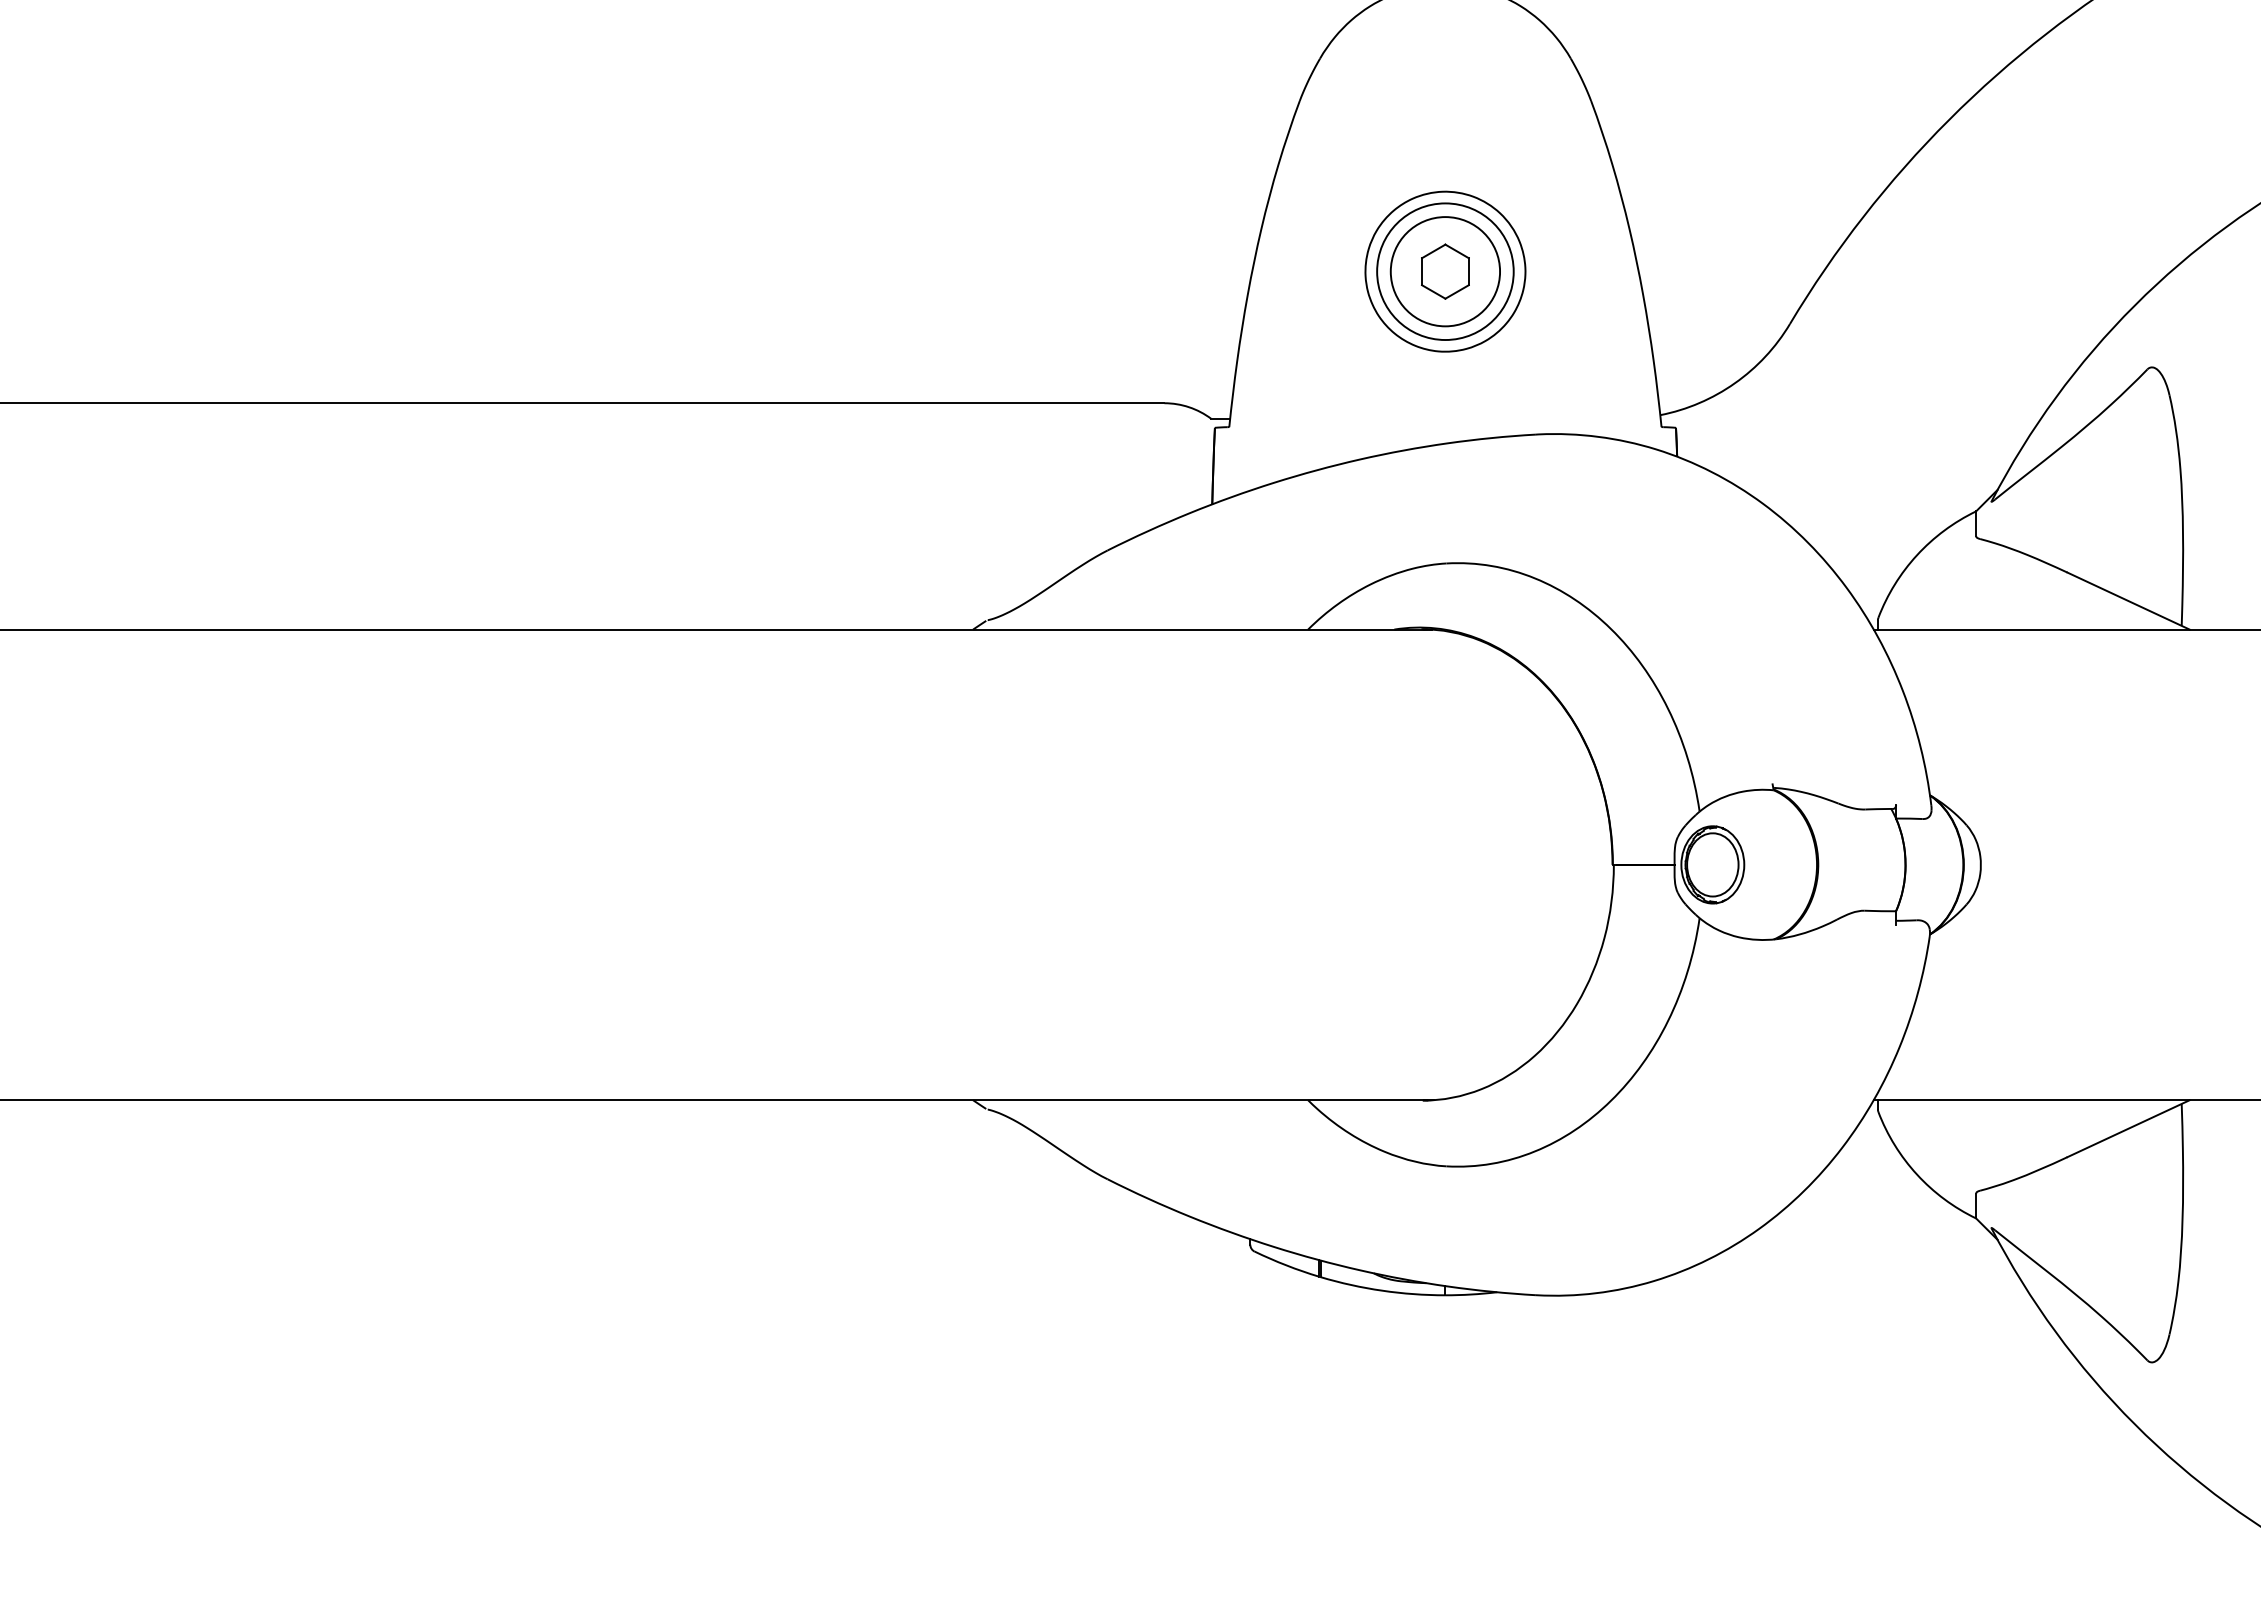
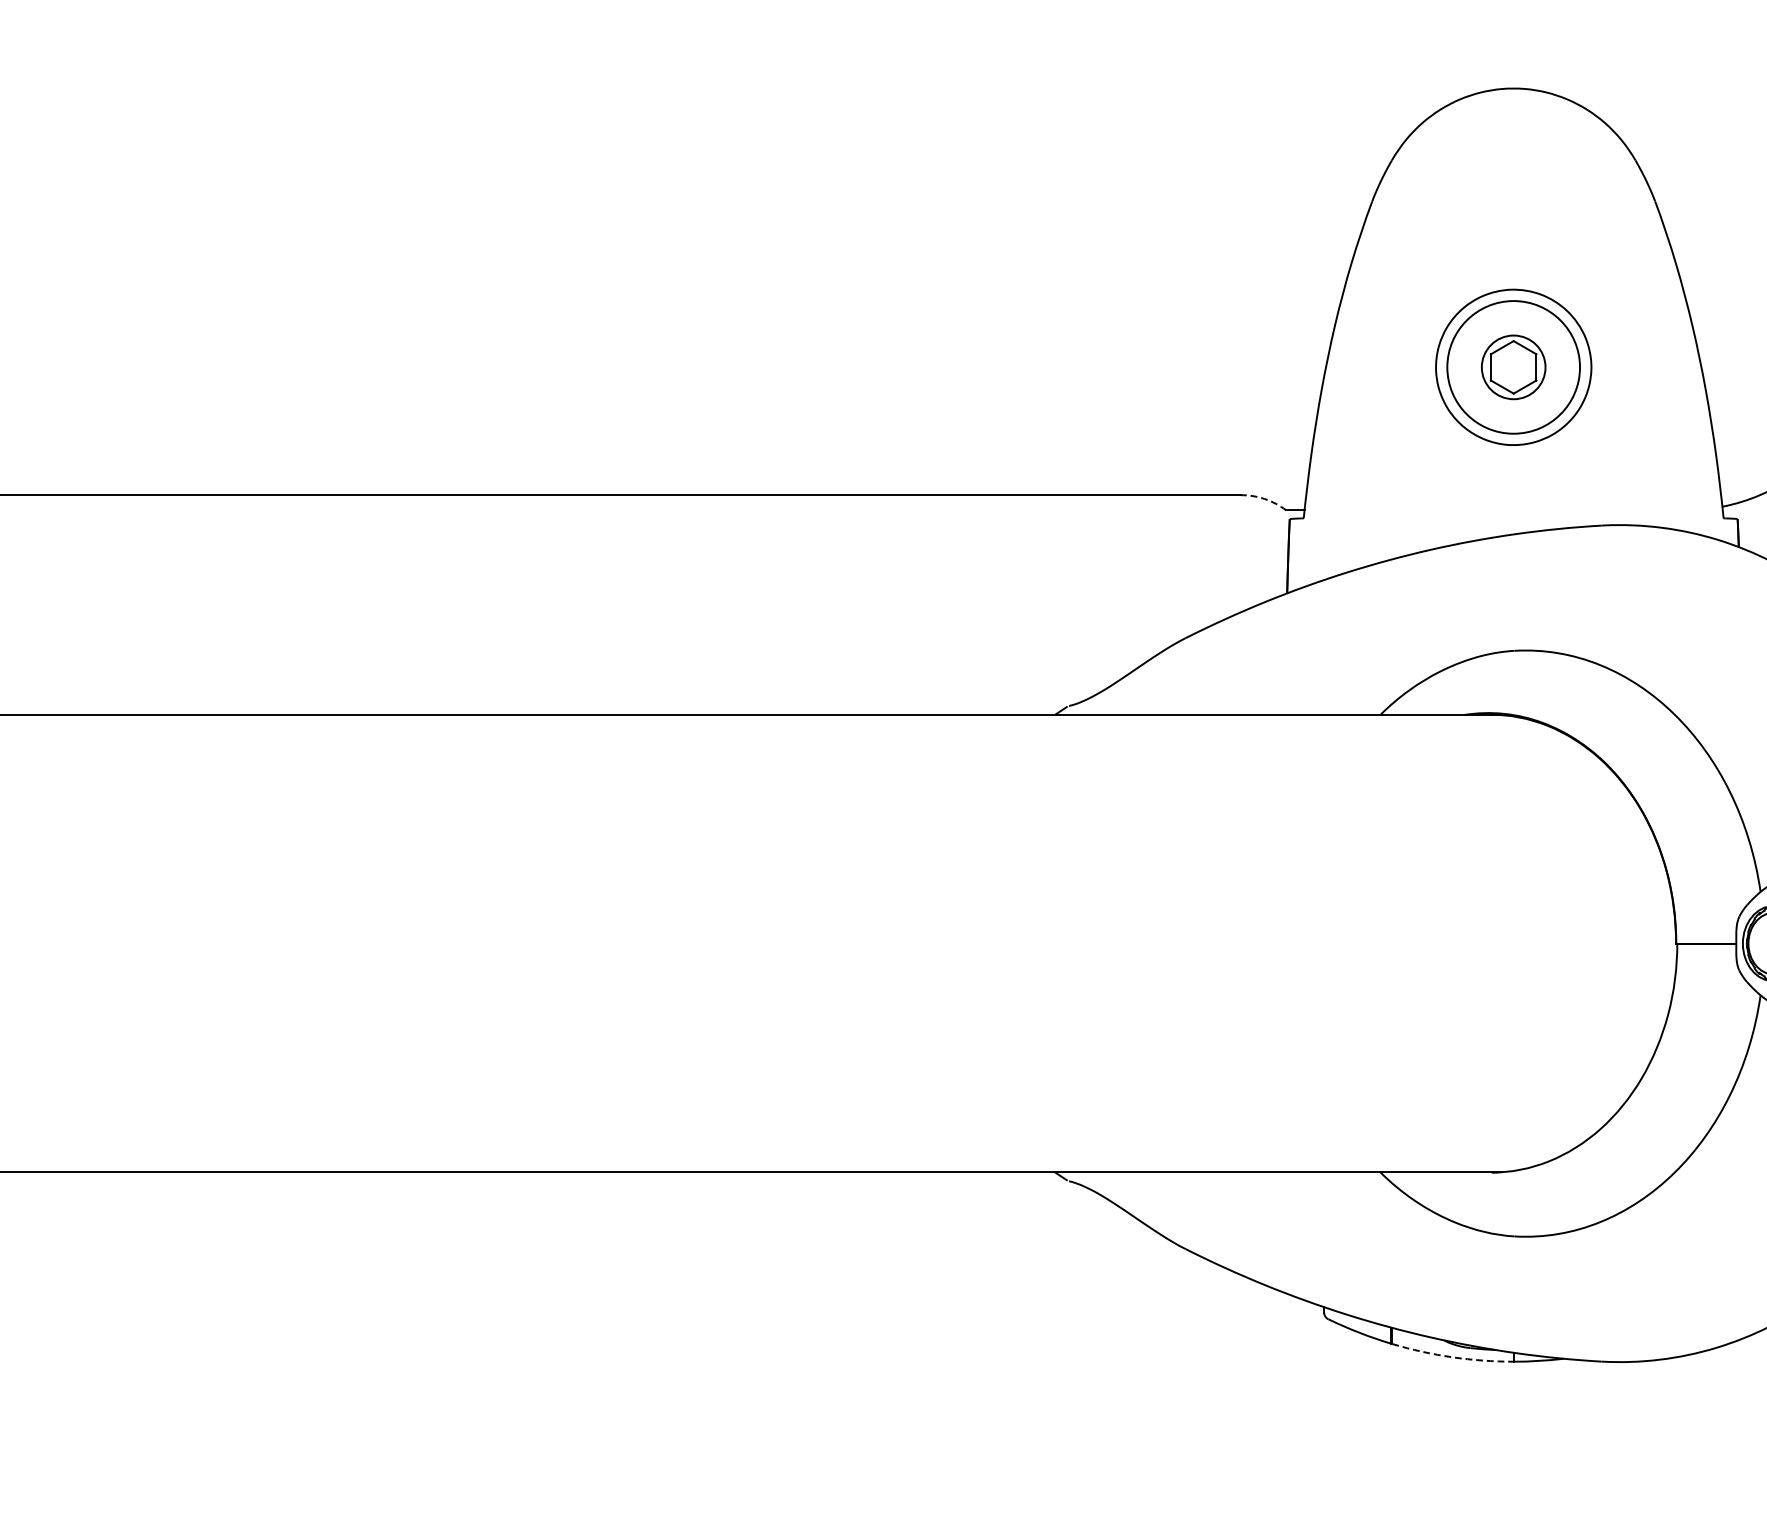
circle: (1445, 271) -> (1513, 367), size x0.6
arc: (1189, 407) -> (1265, 499), solid -> dashed
arc: (1382, 1290) -> (1452, 1357), solid -> dashed

